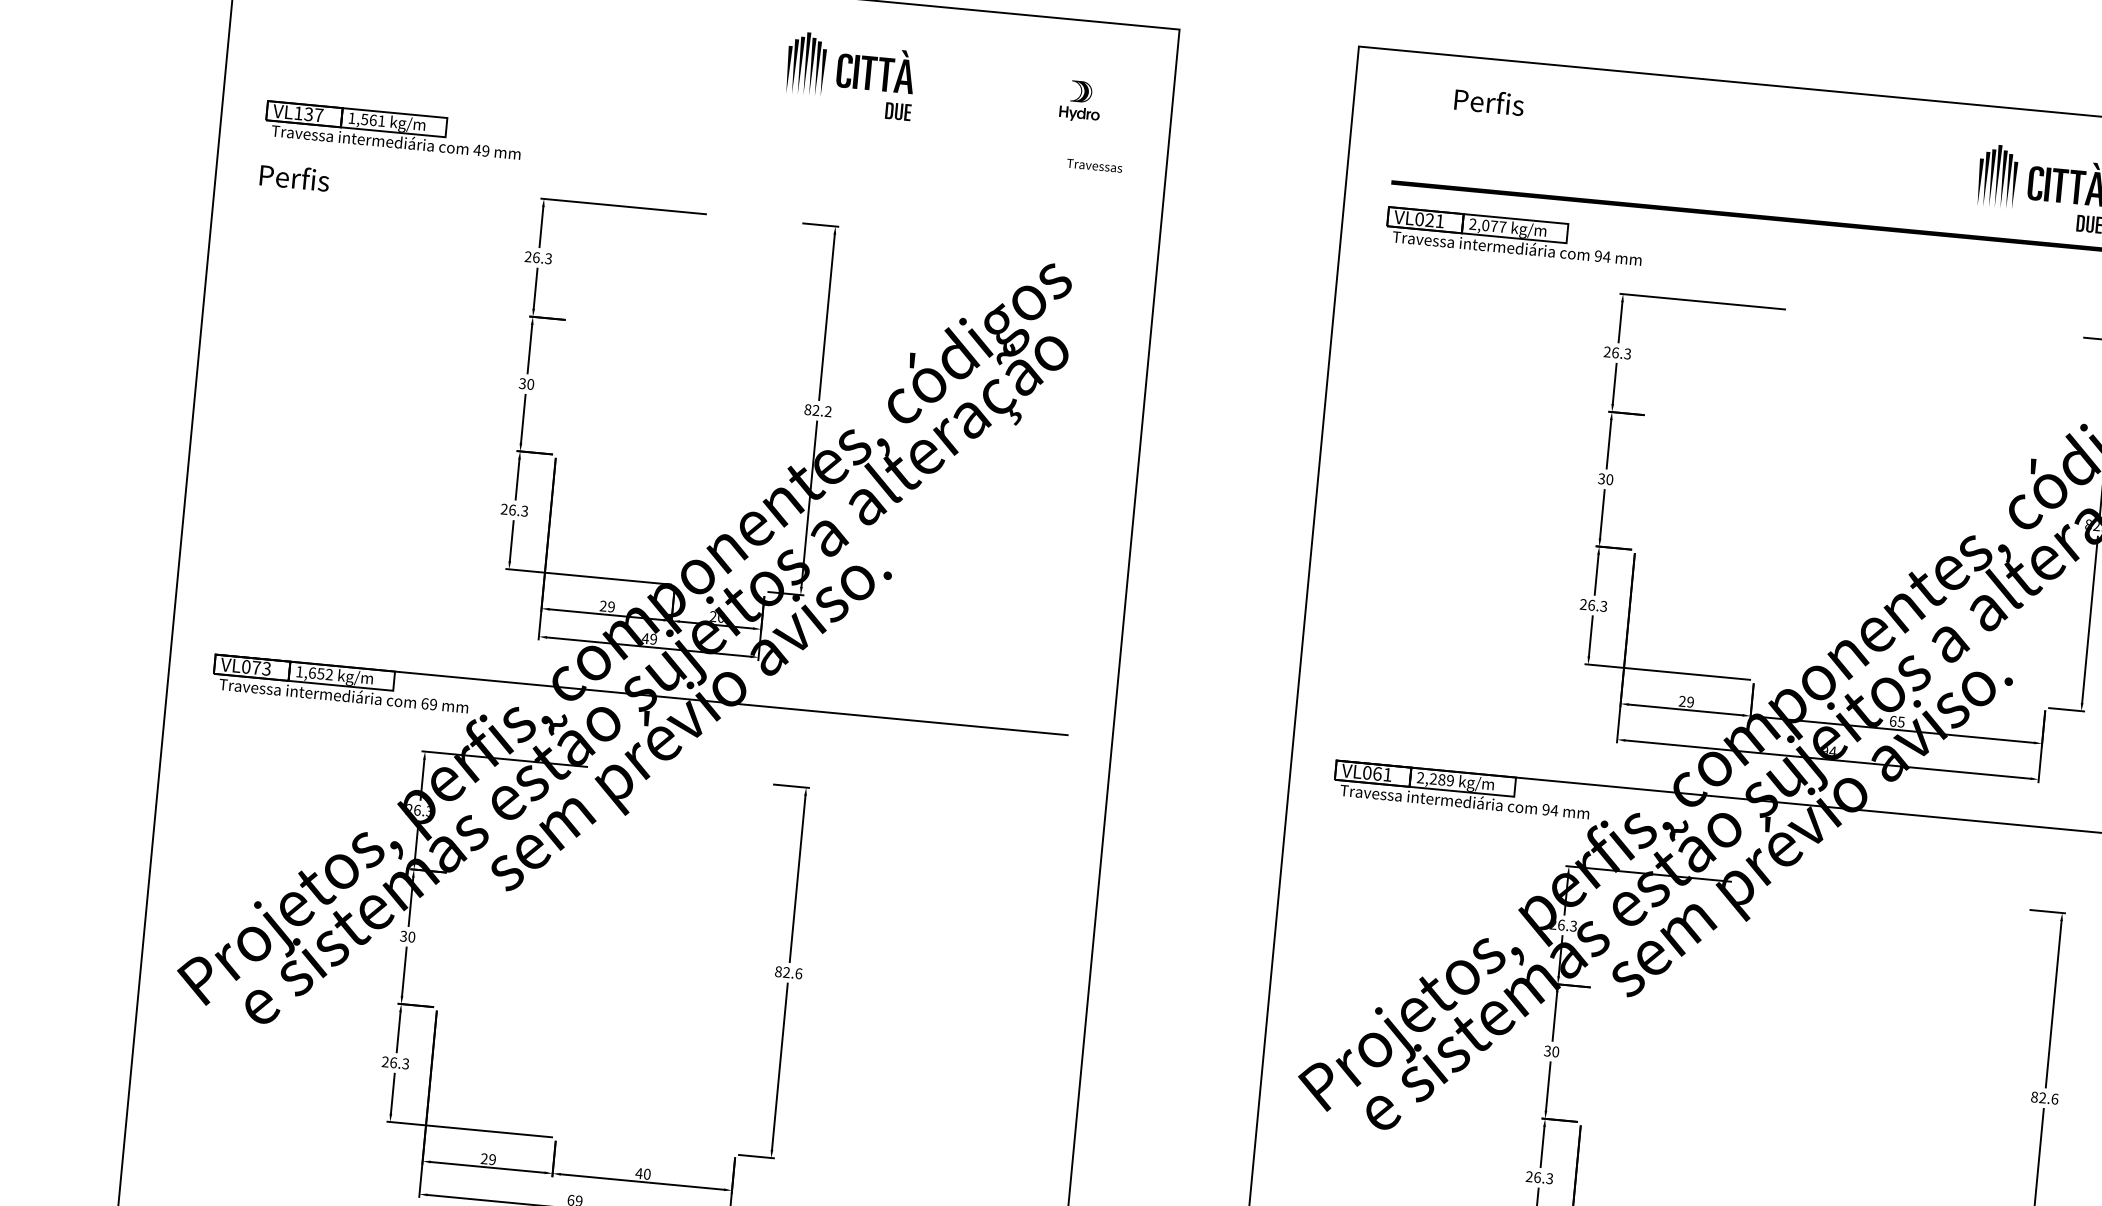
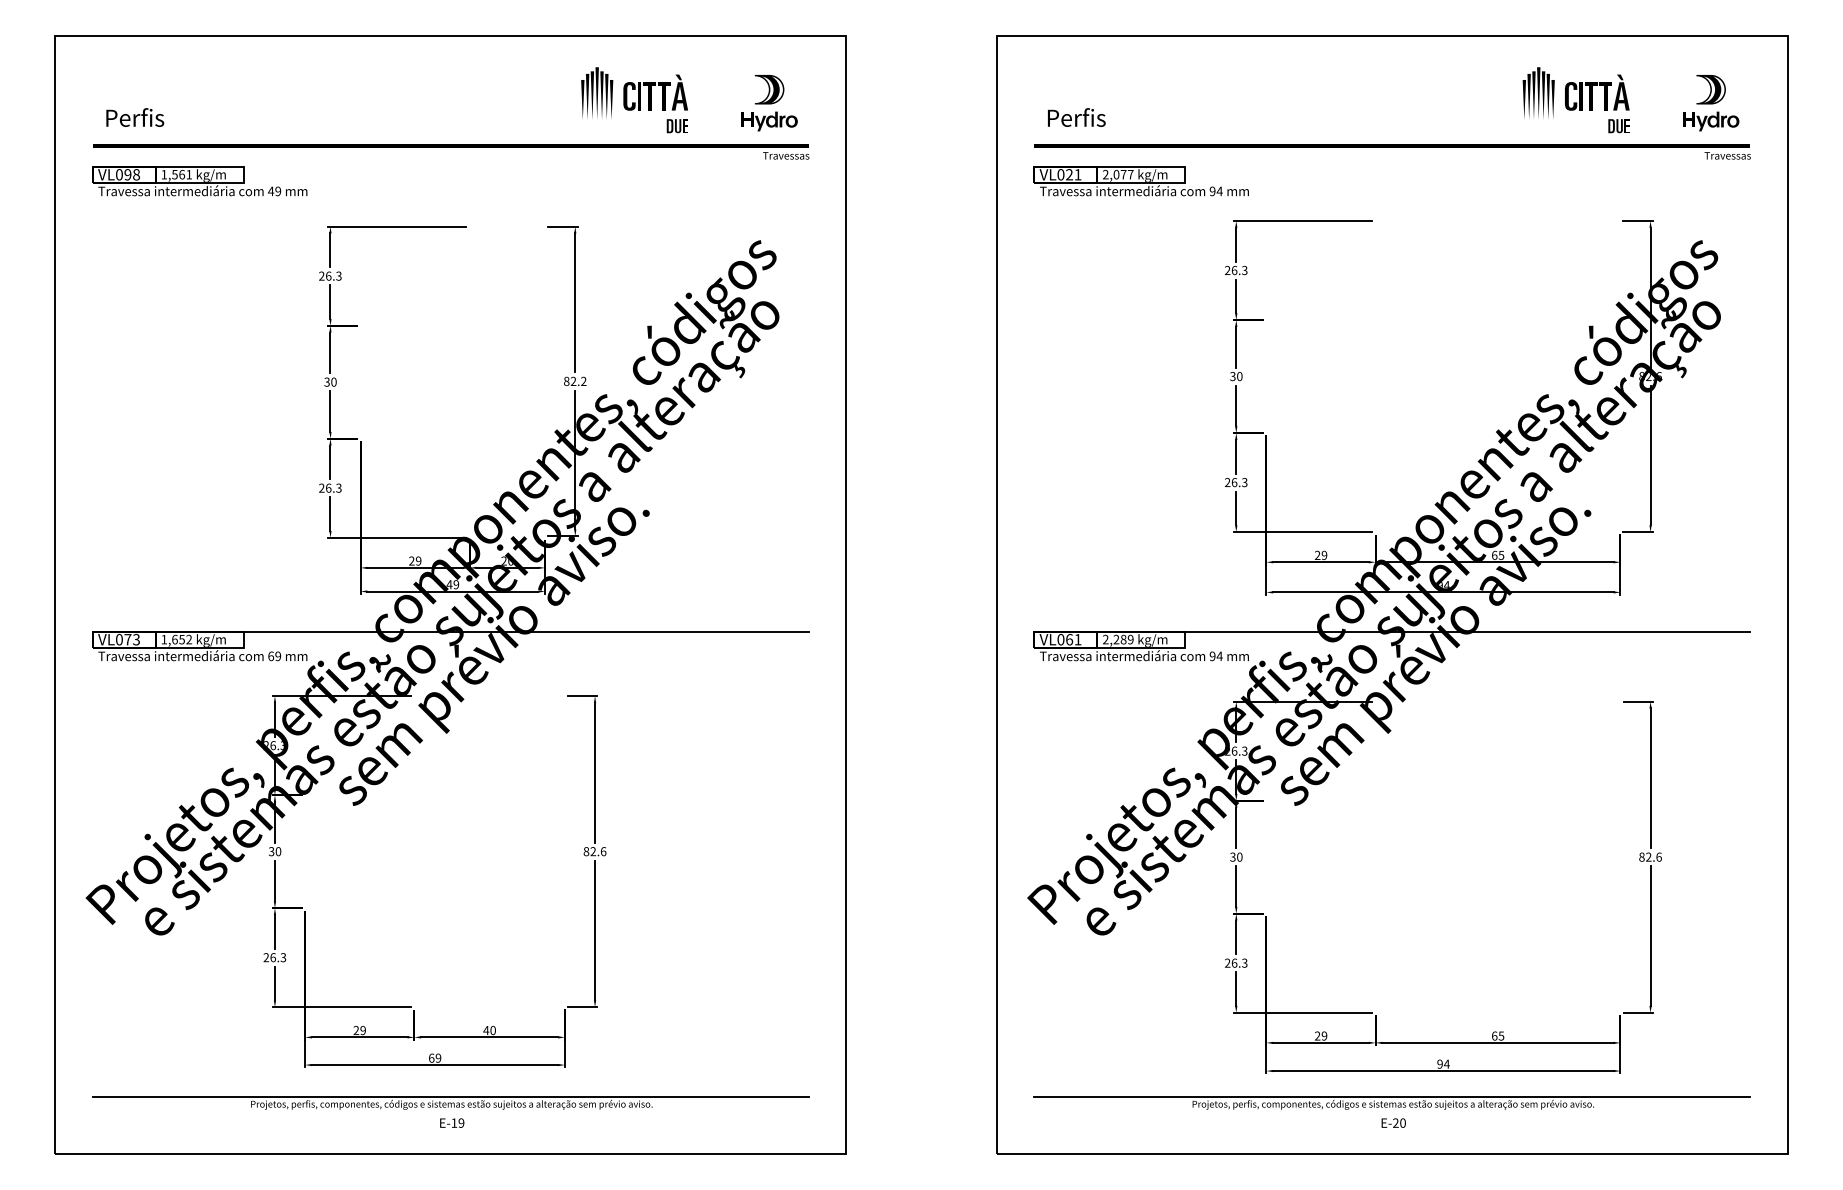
part: (850, 76) -> (634, 100), moved
part: (1080, 101) -> (769, 103), size x1.67
text: (1489, 101) -> (1076, 117), moved
text: (309, 114) -> (128, 174), VL137 -> VL098
fill: (696, 116) -> (450, 146), added
text: (295, 177) -> (135, 117), moved

